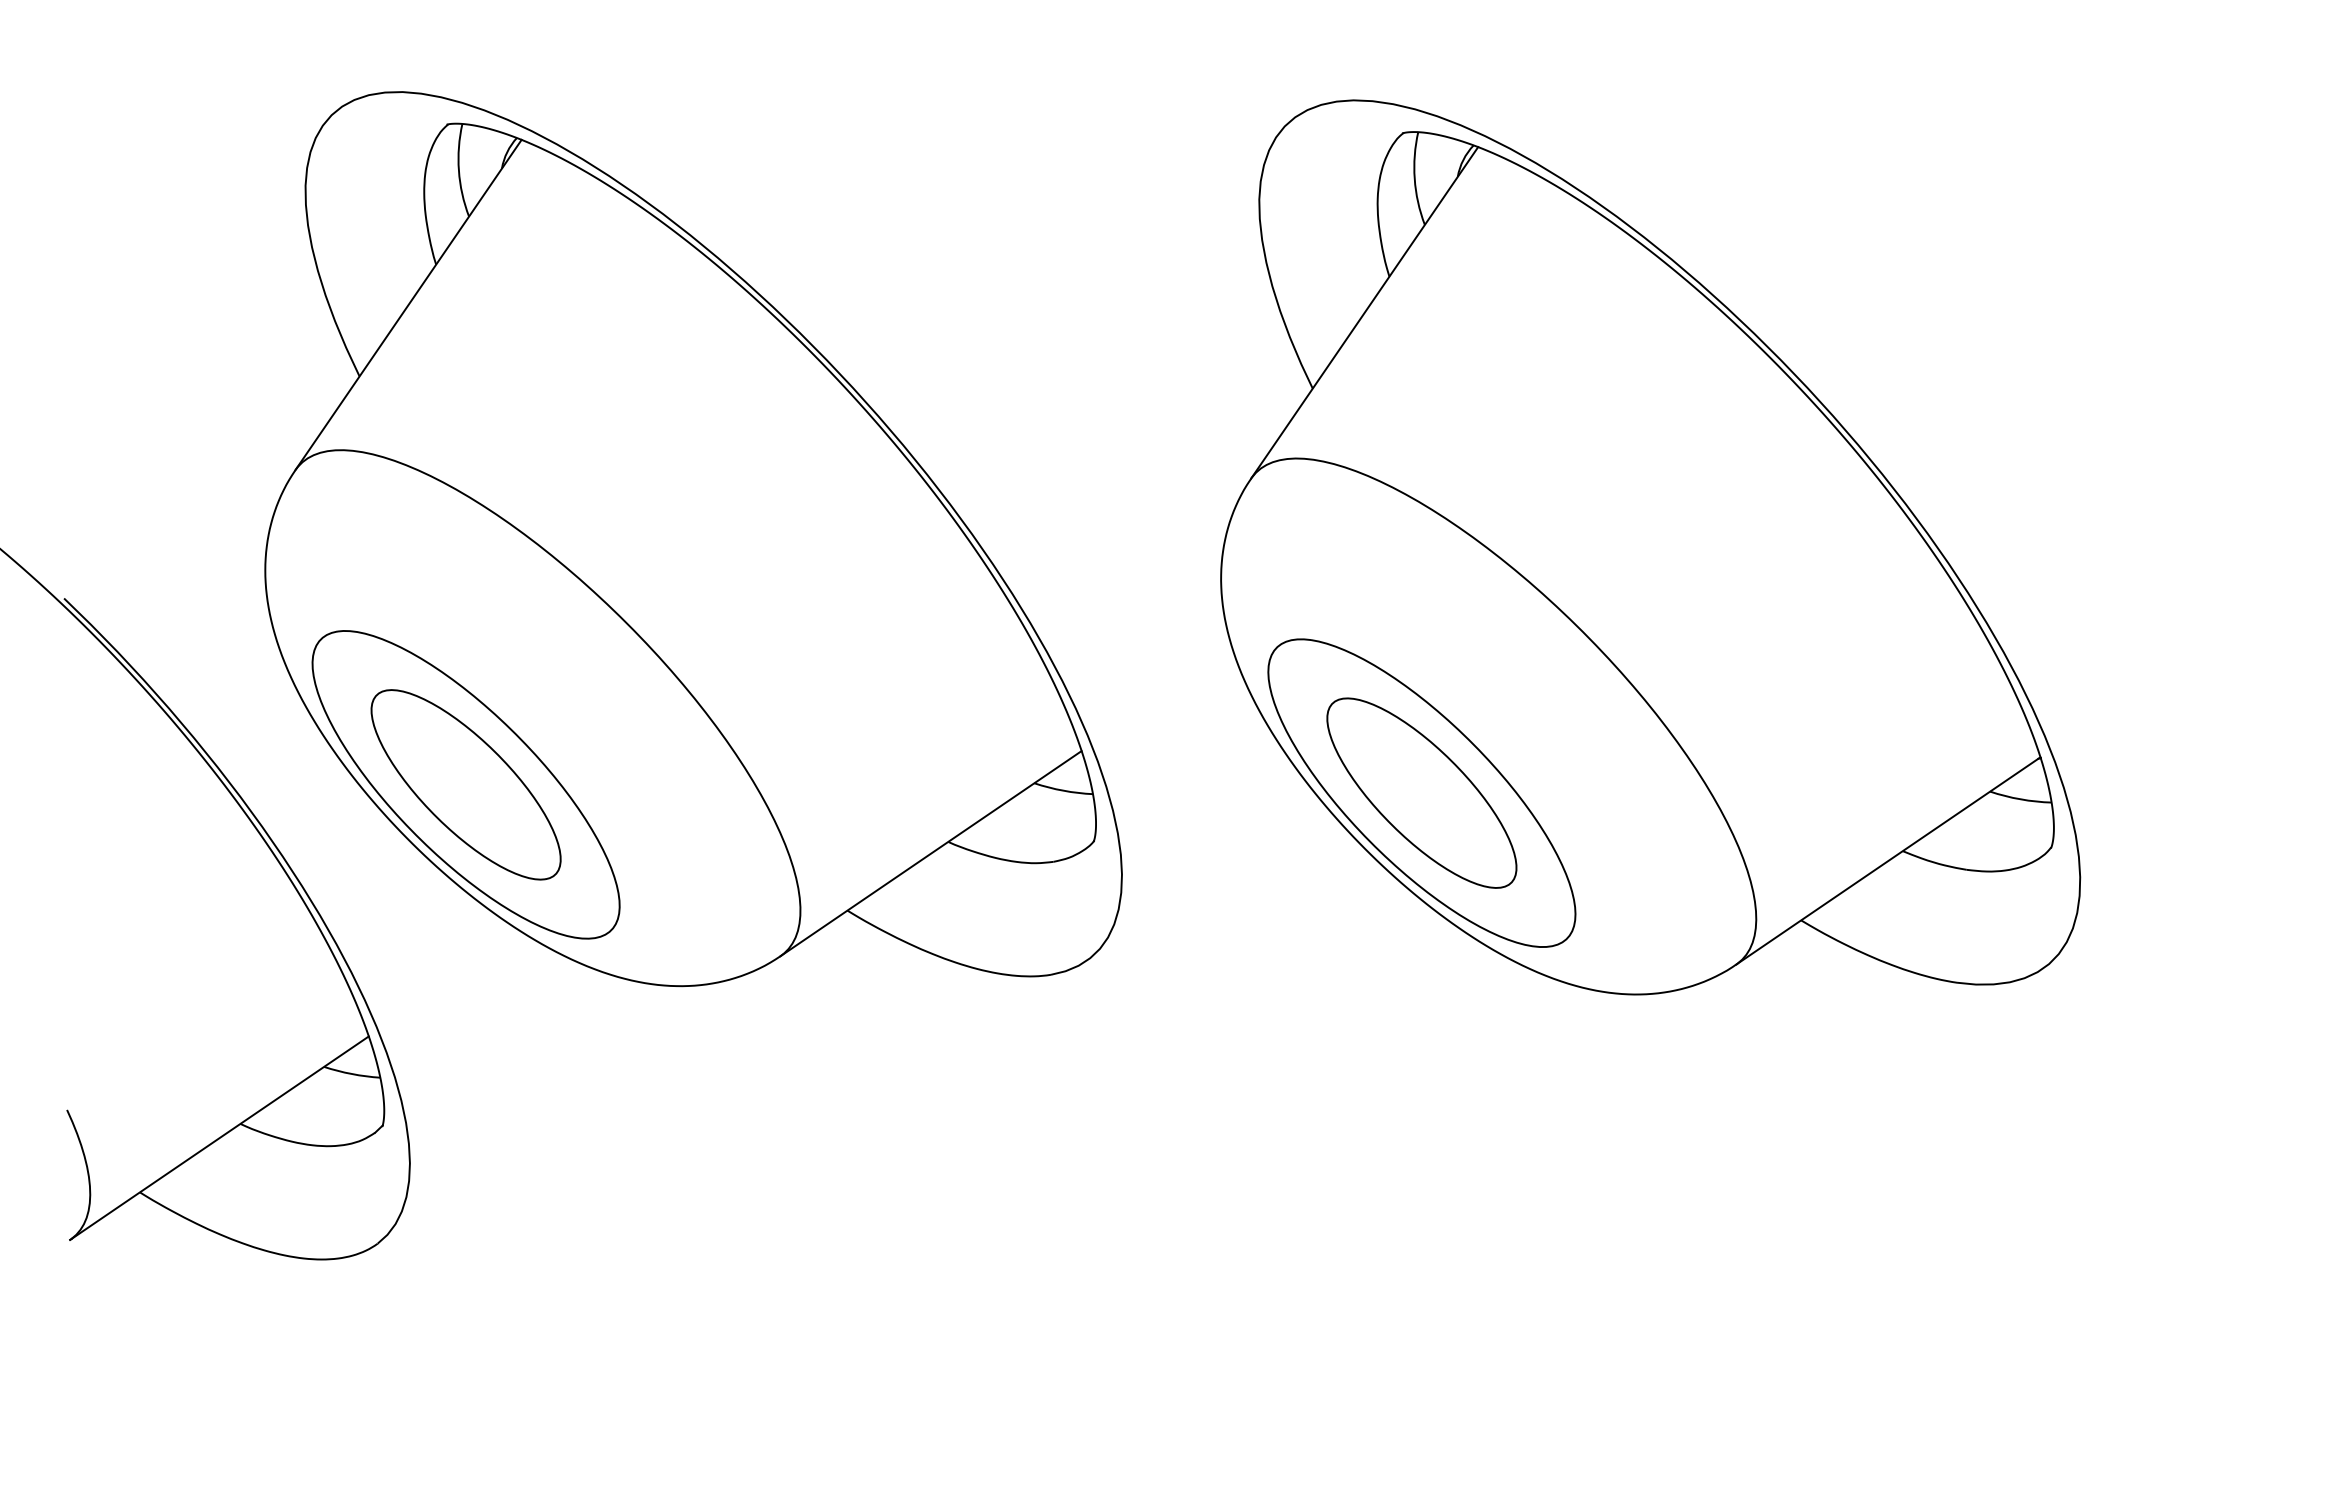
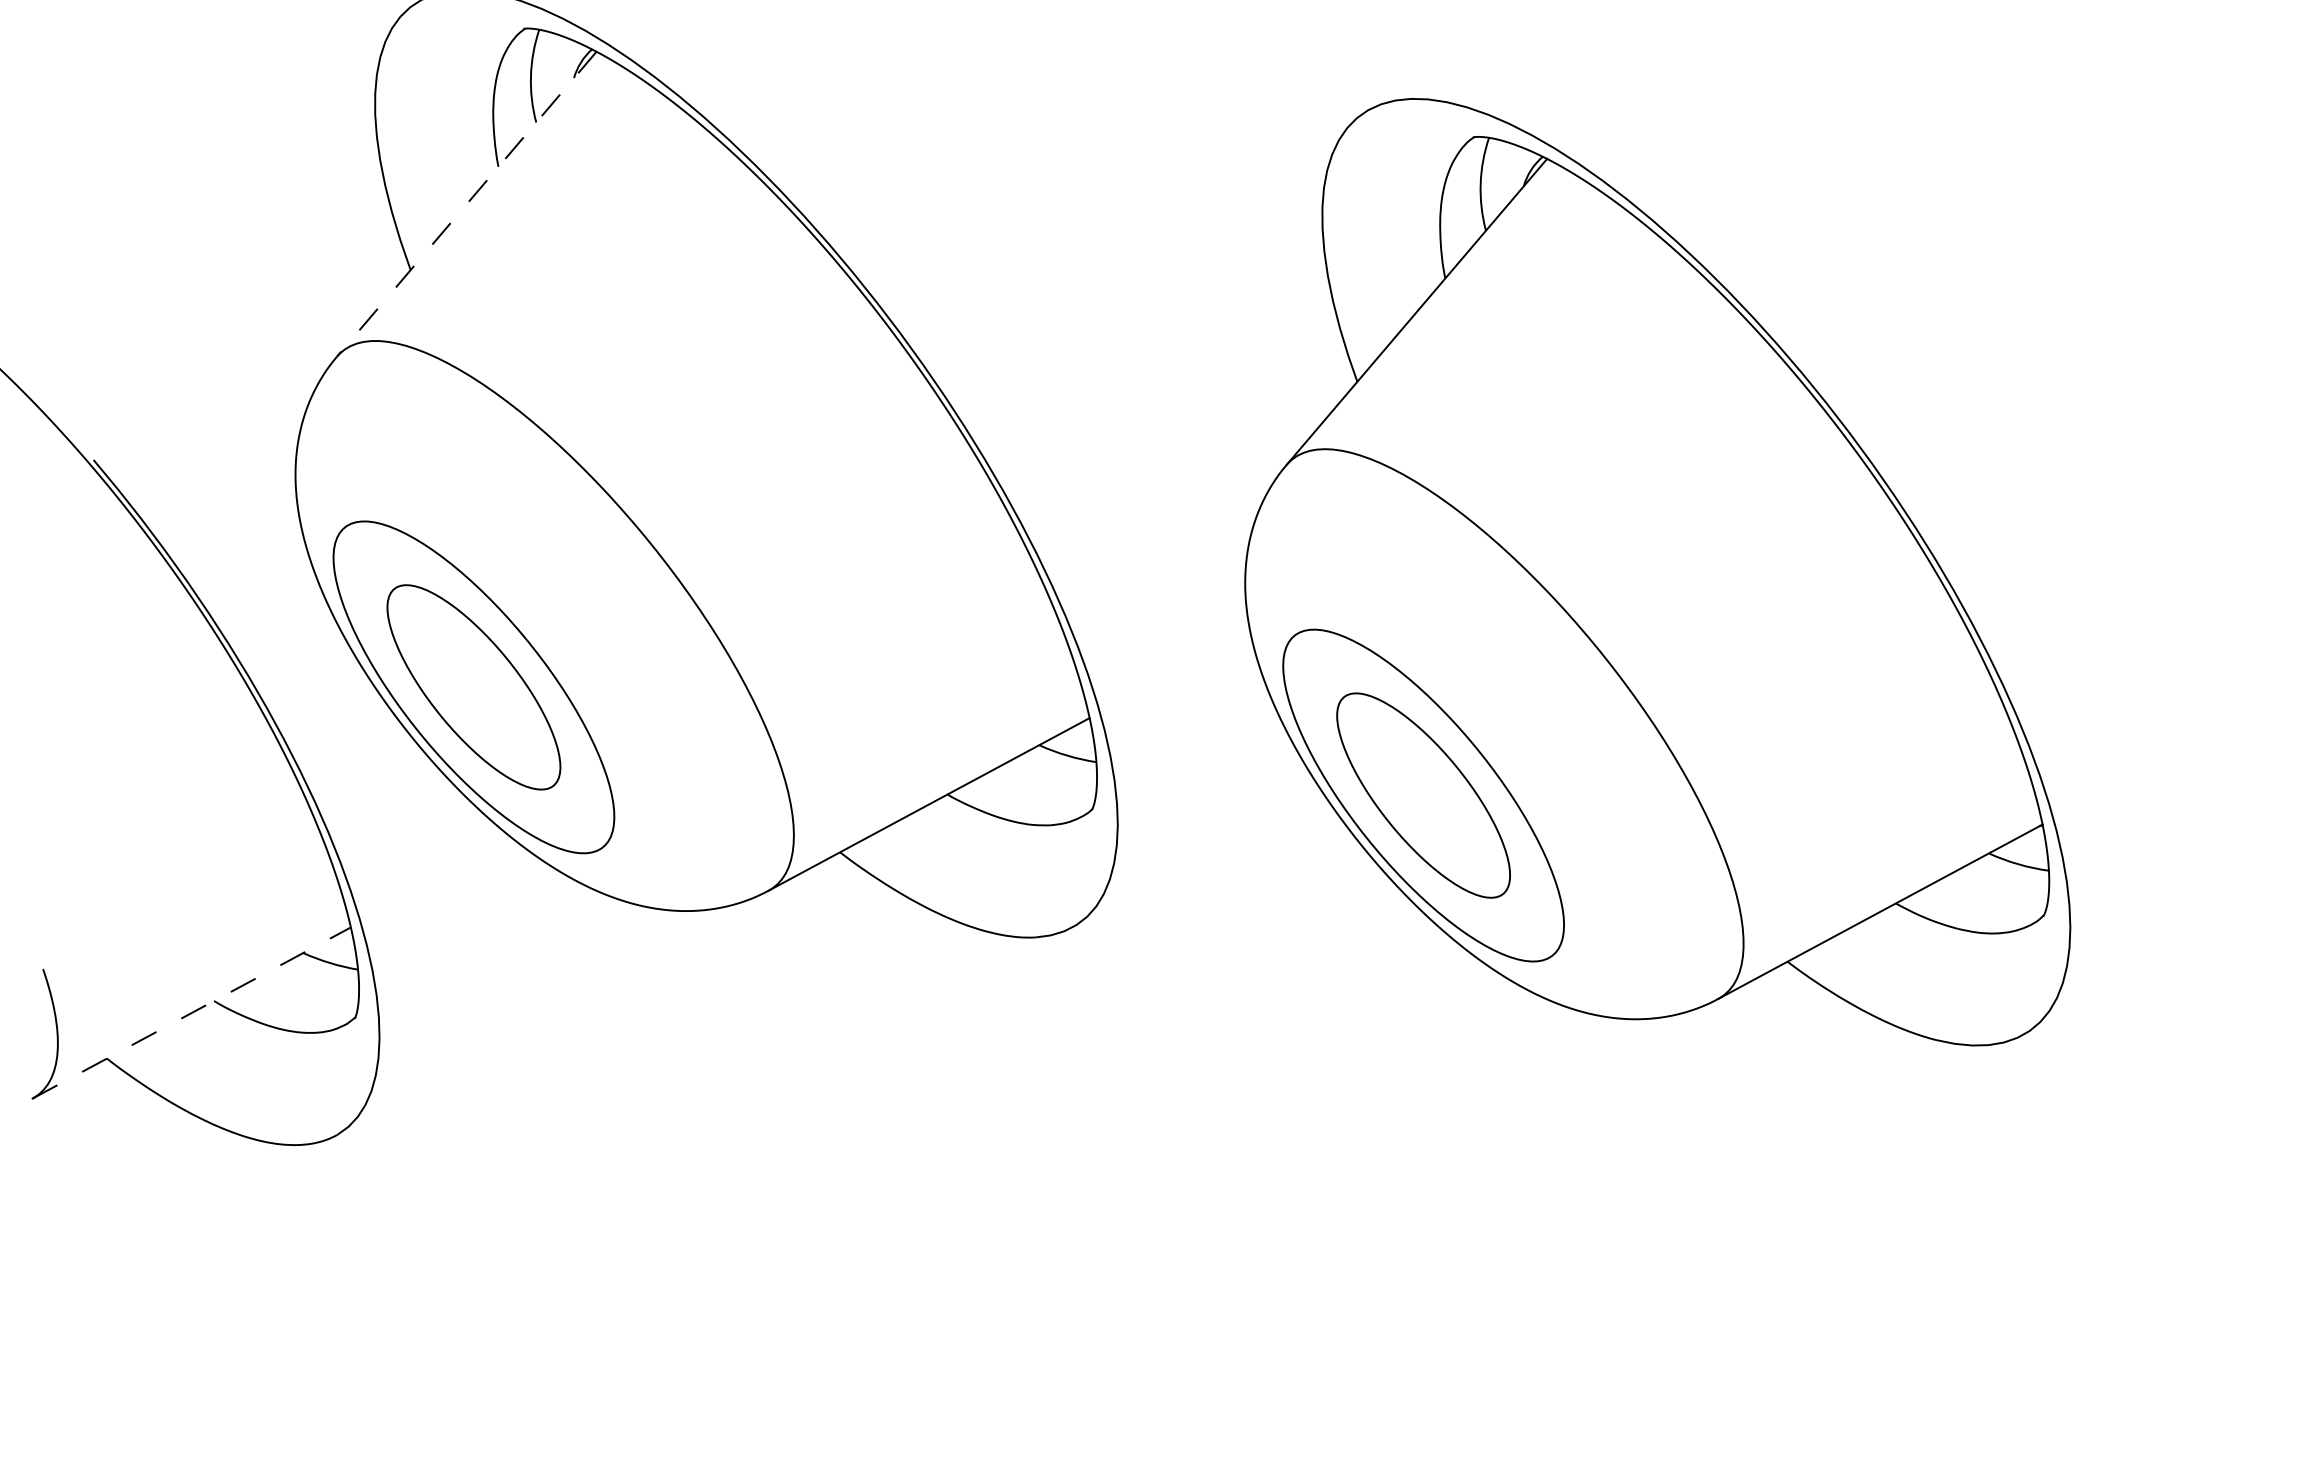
line: (408, 305) -> (466, 204), solid -> dashed
line: (219, 1138) -> (191, 1013), solid -> dashed

